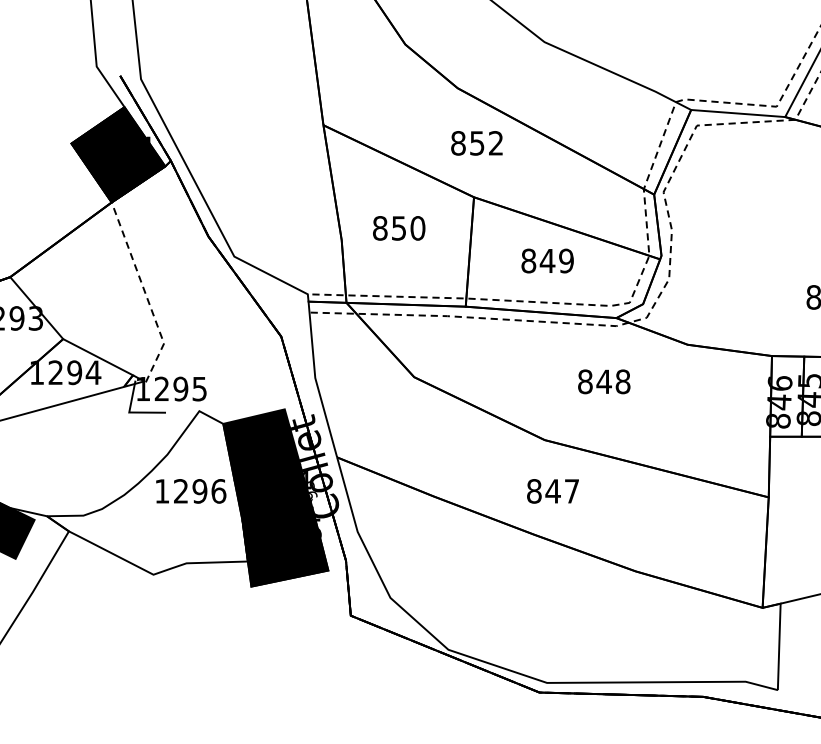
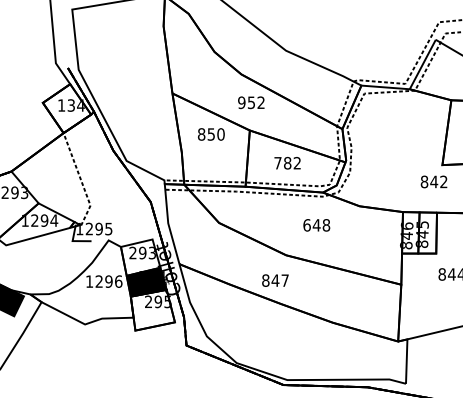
text: (457, 142) -> (241, 102), 852 -> 952
fill: (117, 154) -> (66, 108), removed
text: (399, 228) -> (211, 134), moved
text: (547, 259) -> (287, 162), 849 -> 782
text: (584, 382) -> (306, 225), 848 -> 648
fill: (261, 444) -> (140, 257), removed
text: (553, 491) -> (275, 280), moved
fill: (284, 545) -> (152, 309), removed

